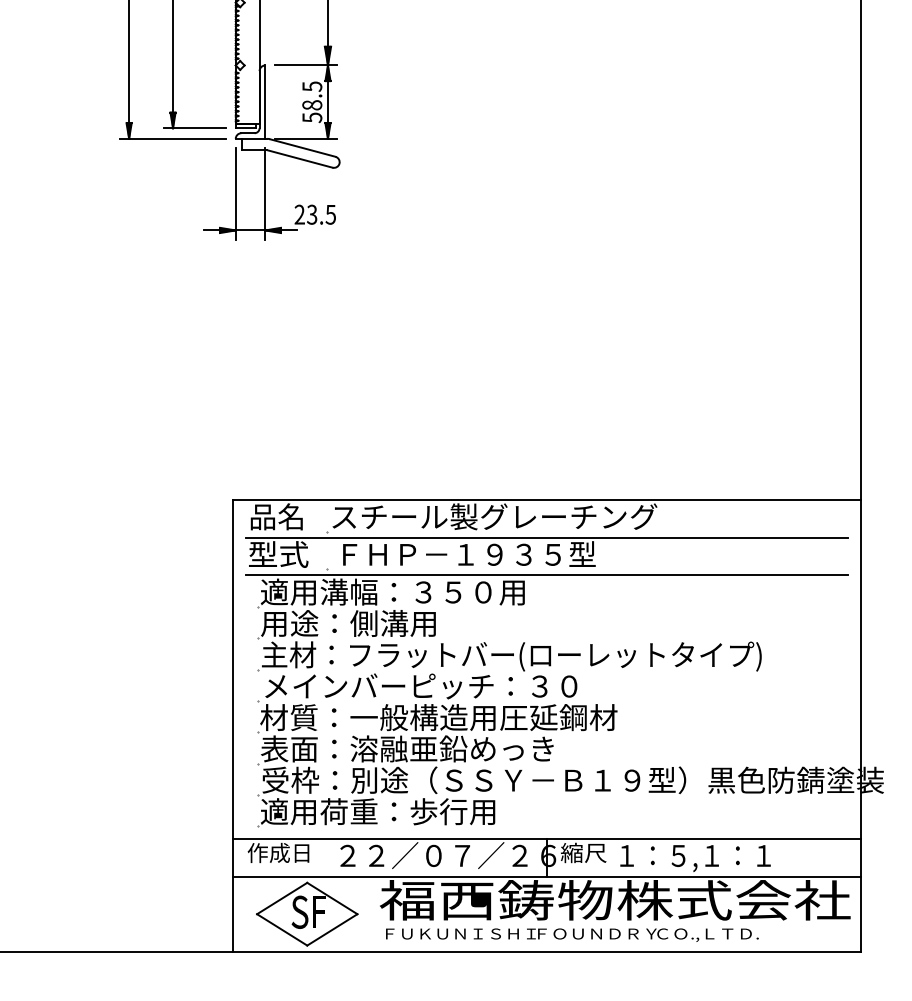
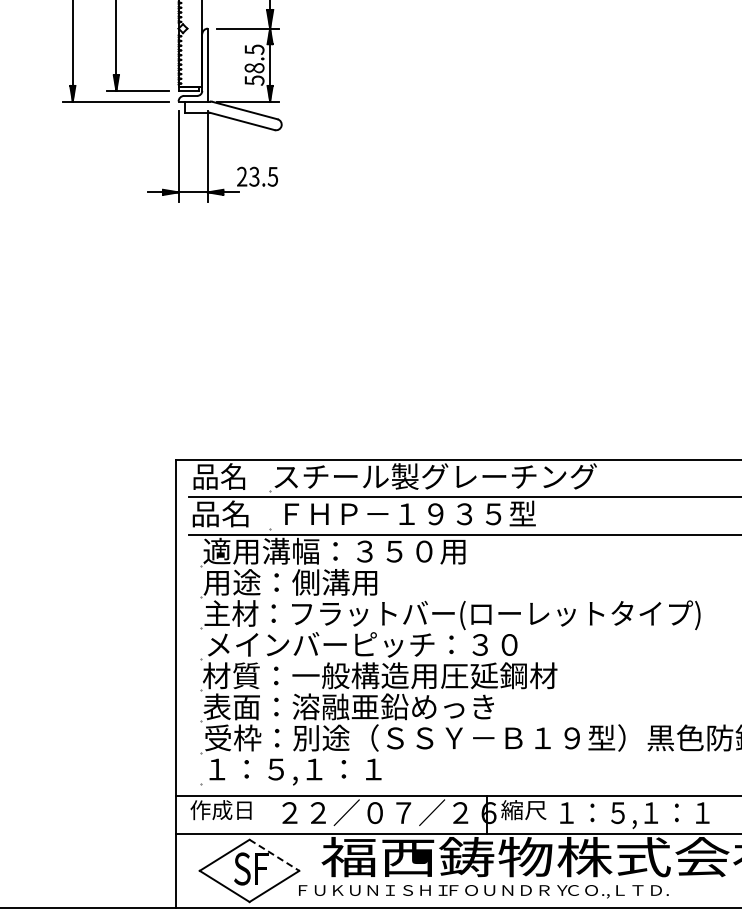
text: (278, 554) -> (221, 513), 型式 -> 品名
text: (378, 813) -> (320, 770), 適用荷重：歩行用 -> １：５,１：１
line: (332, 898) -> (274, 855), solid -> dashed
text: (572, 934) -> (483, 891), moved

